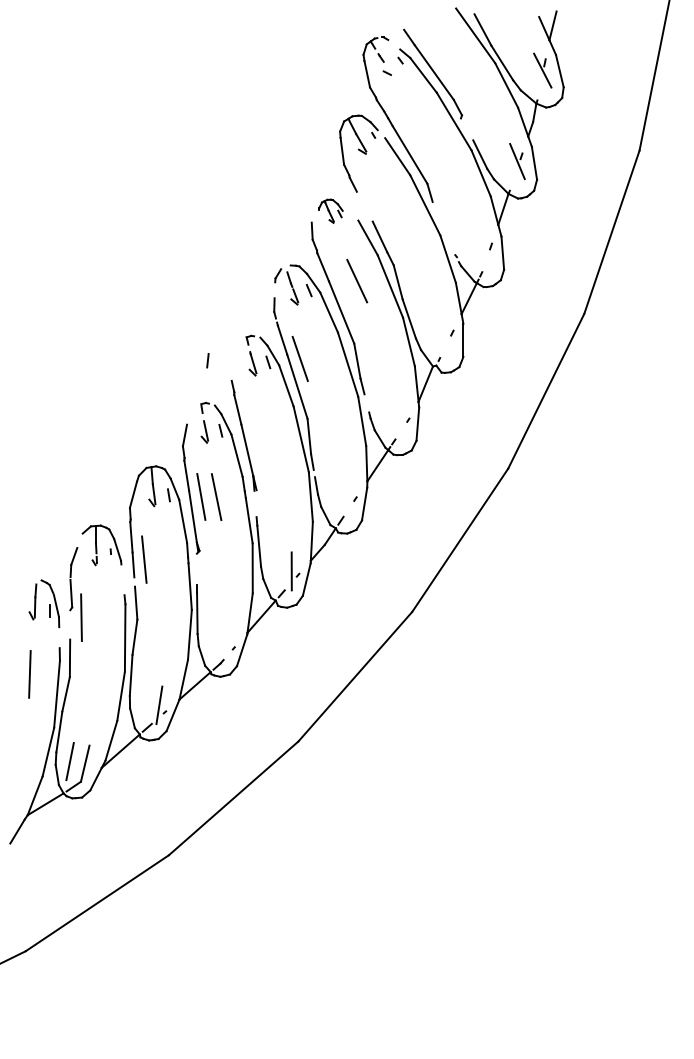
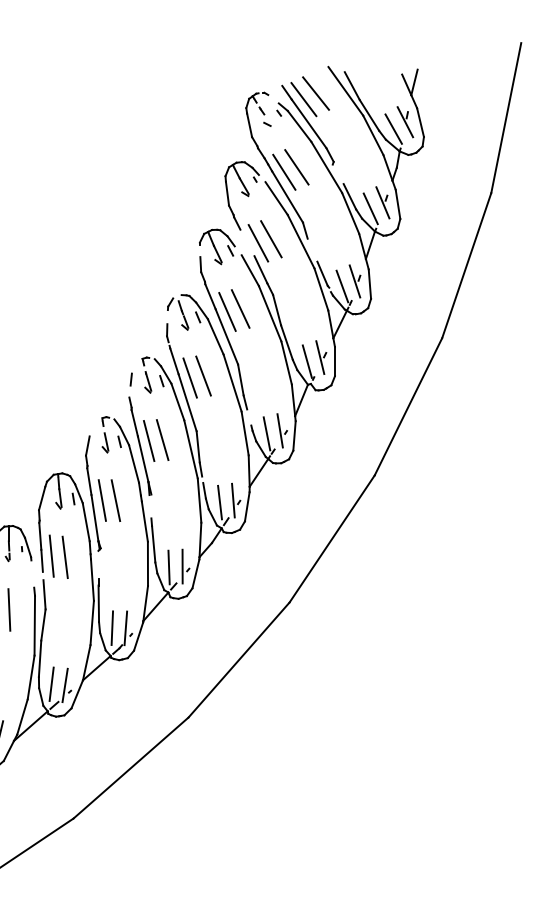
line: (441, 38) -> (315, 93), added
line: (428, 44) -> (303, 98), added
line: (529, 78) -> (393, 129), added
line: (420, 121) -> (296, 167), added
line: (405, 126) -> (283, 171), added
line: (503, 168) -> (370, 209), added
line: (391, 202) -> (271, 239), added
line: (377, 206) -> (258, 242), added
part: (330, 211) -> (216, 247), size x1.67
line: (449, 241) -> (322, 273), added
line: (485, 250) -> (354, 281), added
line: (471, 255) -> (342, 286), added
line: (342, 284) -> (227, 311), added
line: (446, 335) -> (319, 357), added
line: (432, 340) -> (307, 361), added
line: (315, 356) -> (203, 375), added
line: (207, 360) -> (130, 379), moved
line: (401, 418) -> (280, 430), added
line: (386, 421) -> (266, 433), added
line: (268, 428) -> (161, 439), added
line: (253, 429) -> (148, 440), added
line: (348, 497) -> (232, 501), added
line: (333, 499) -> (219, 502), added
line: (159, 560) -> (65, 556), added
line: (276, 572) -> (169, 567), added
line: (96, 619) -> (9, 609), added
line: (212, 640) -> (112, 627), added
line: (227, 640) -> (125, 627), added
line: (143, 703) -> (51, 683), added

